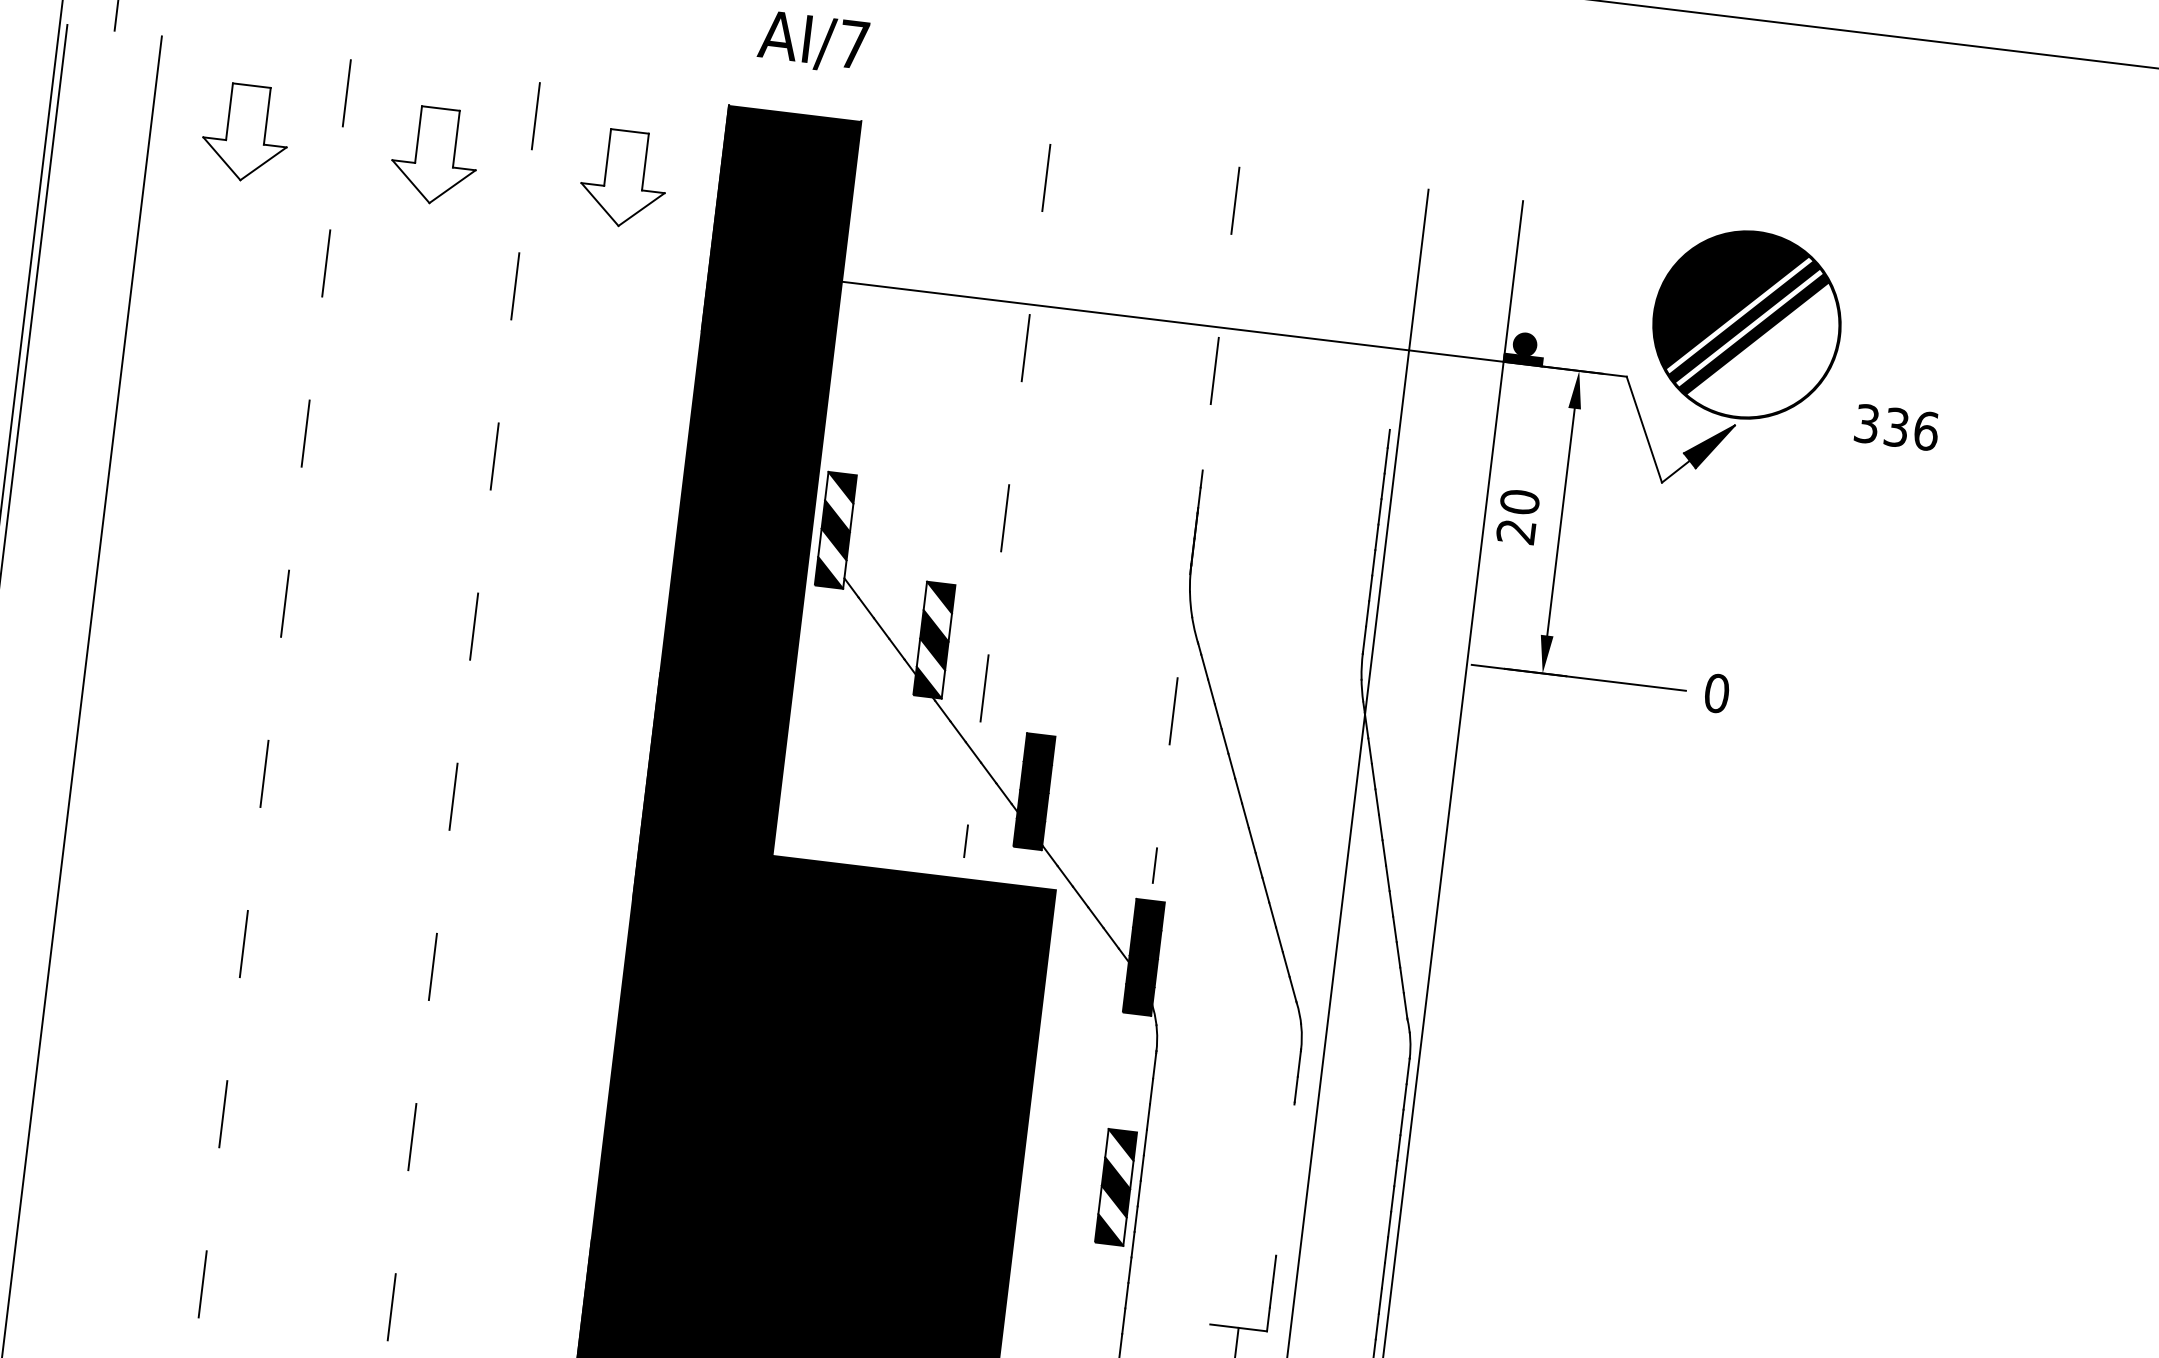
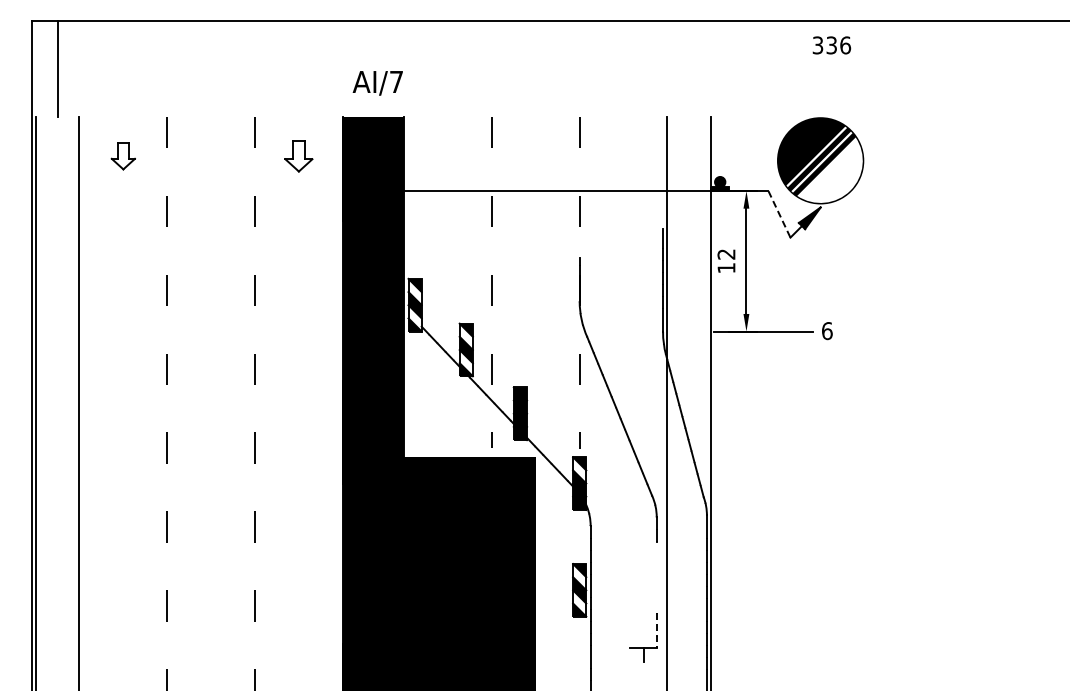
part: (246, 133) -> (123, 156), size x0.6
part: (433, 156) -> (210, 156), removed
part: (623, 179) -> (298, 156), size x0.7
text: (1896, 427) -> (831, 45), moved
line: (1644, 429) -> (779, 214), solid -> dashed
text: (1517, 517) -> (726, 261), 20 -> 12
text: (1717, 692) -> (827, 330), 0 -> 6
fill: (1146, 929) -> (579, 470), removed
line: (1270, 1293) -> (656, 630), solid -> dashed

